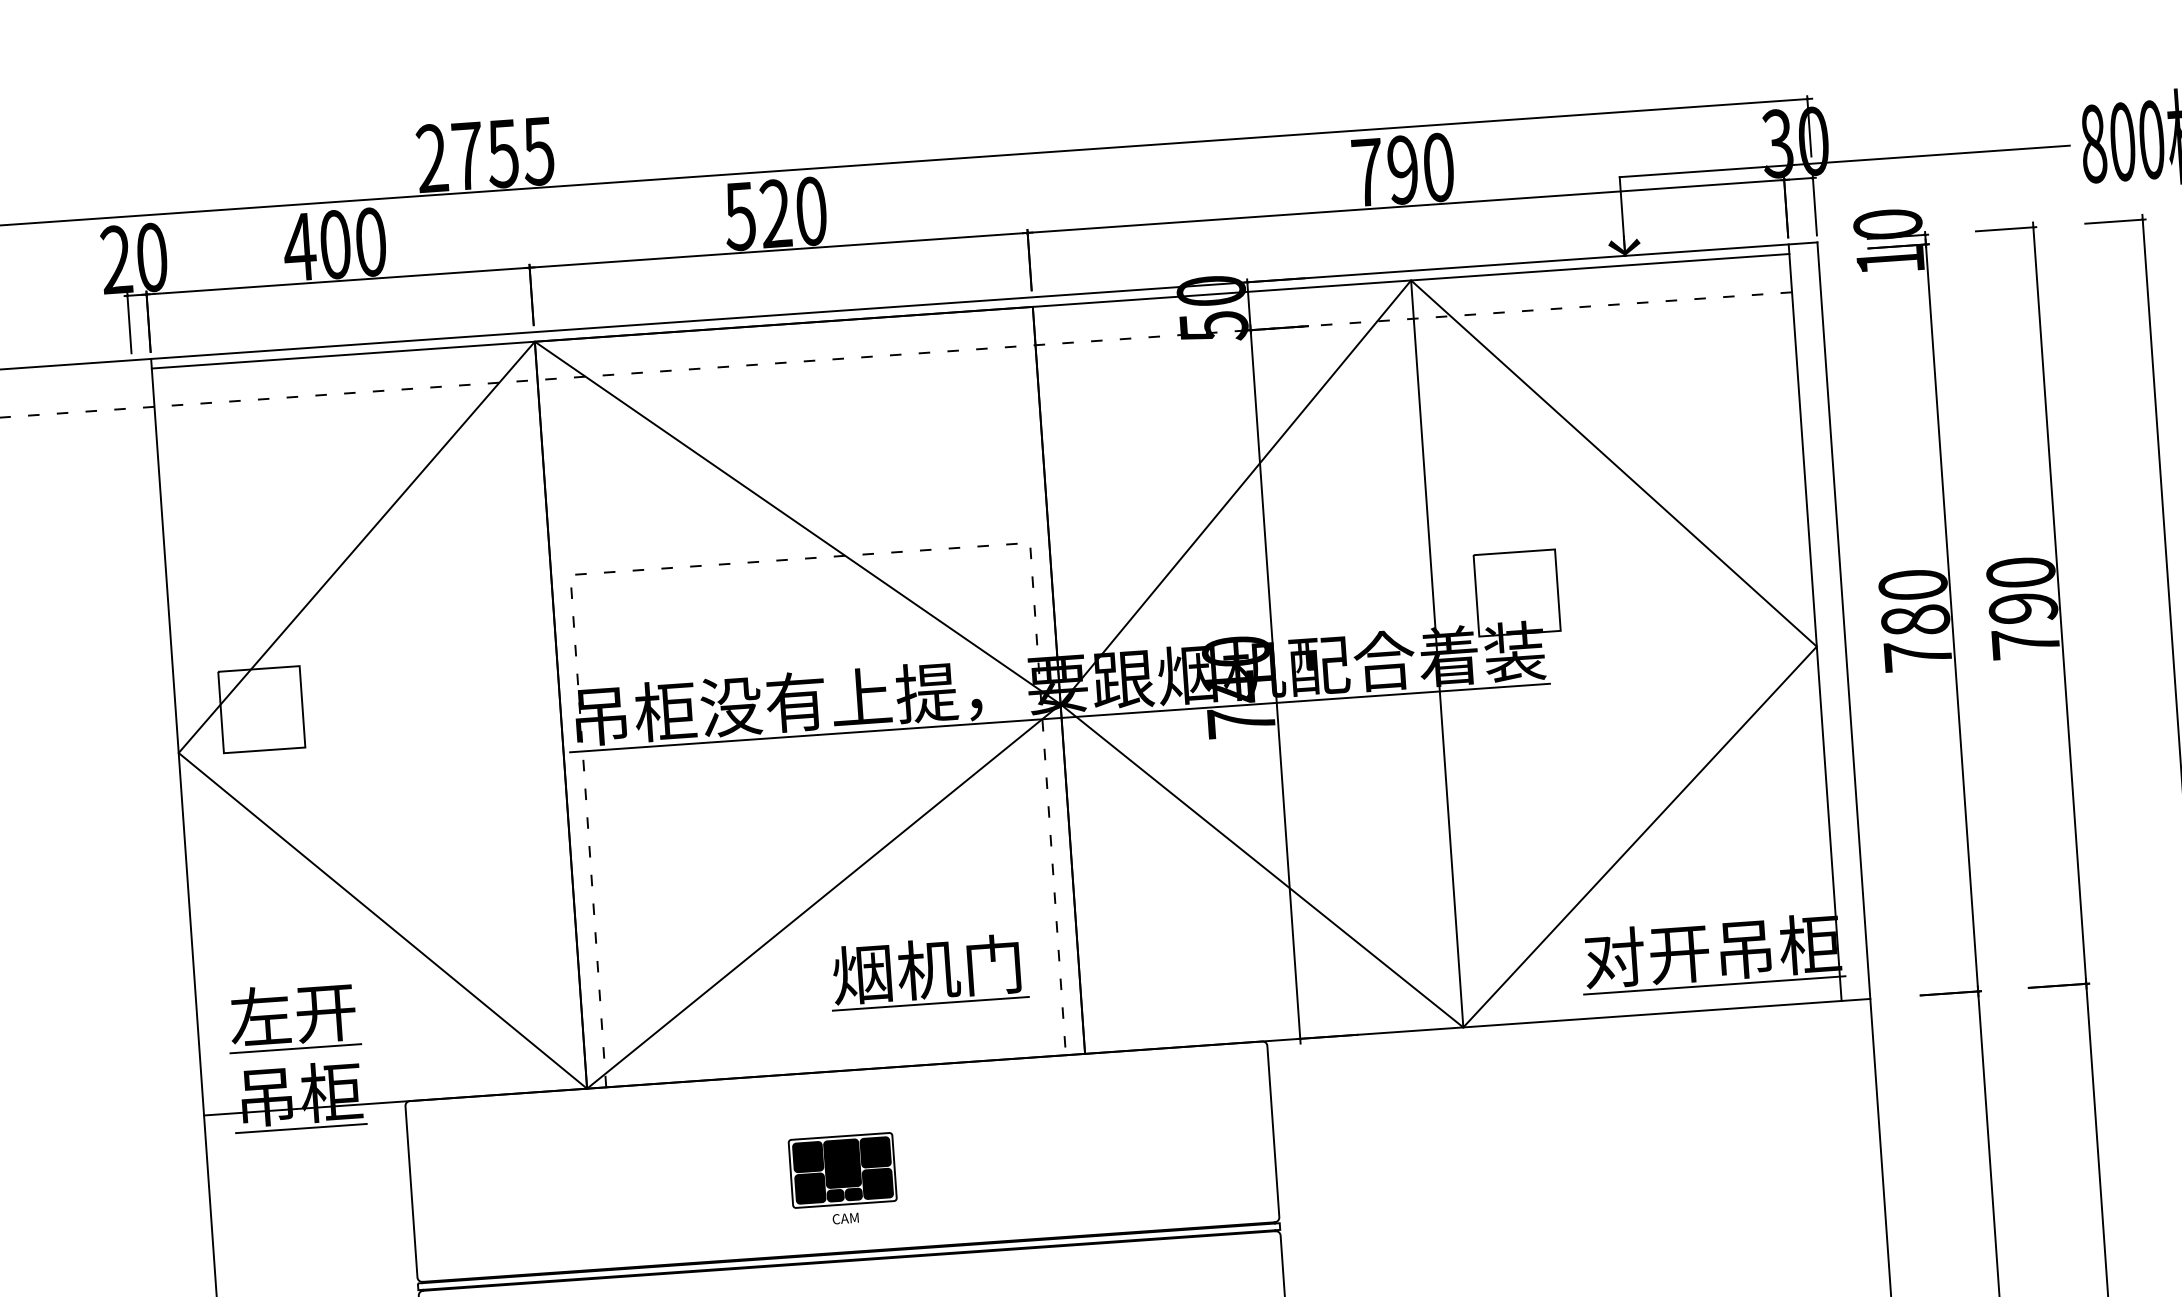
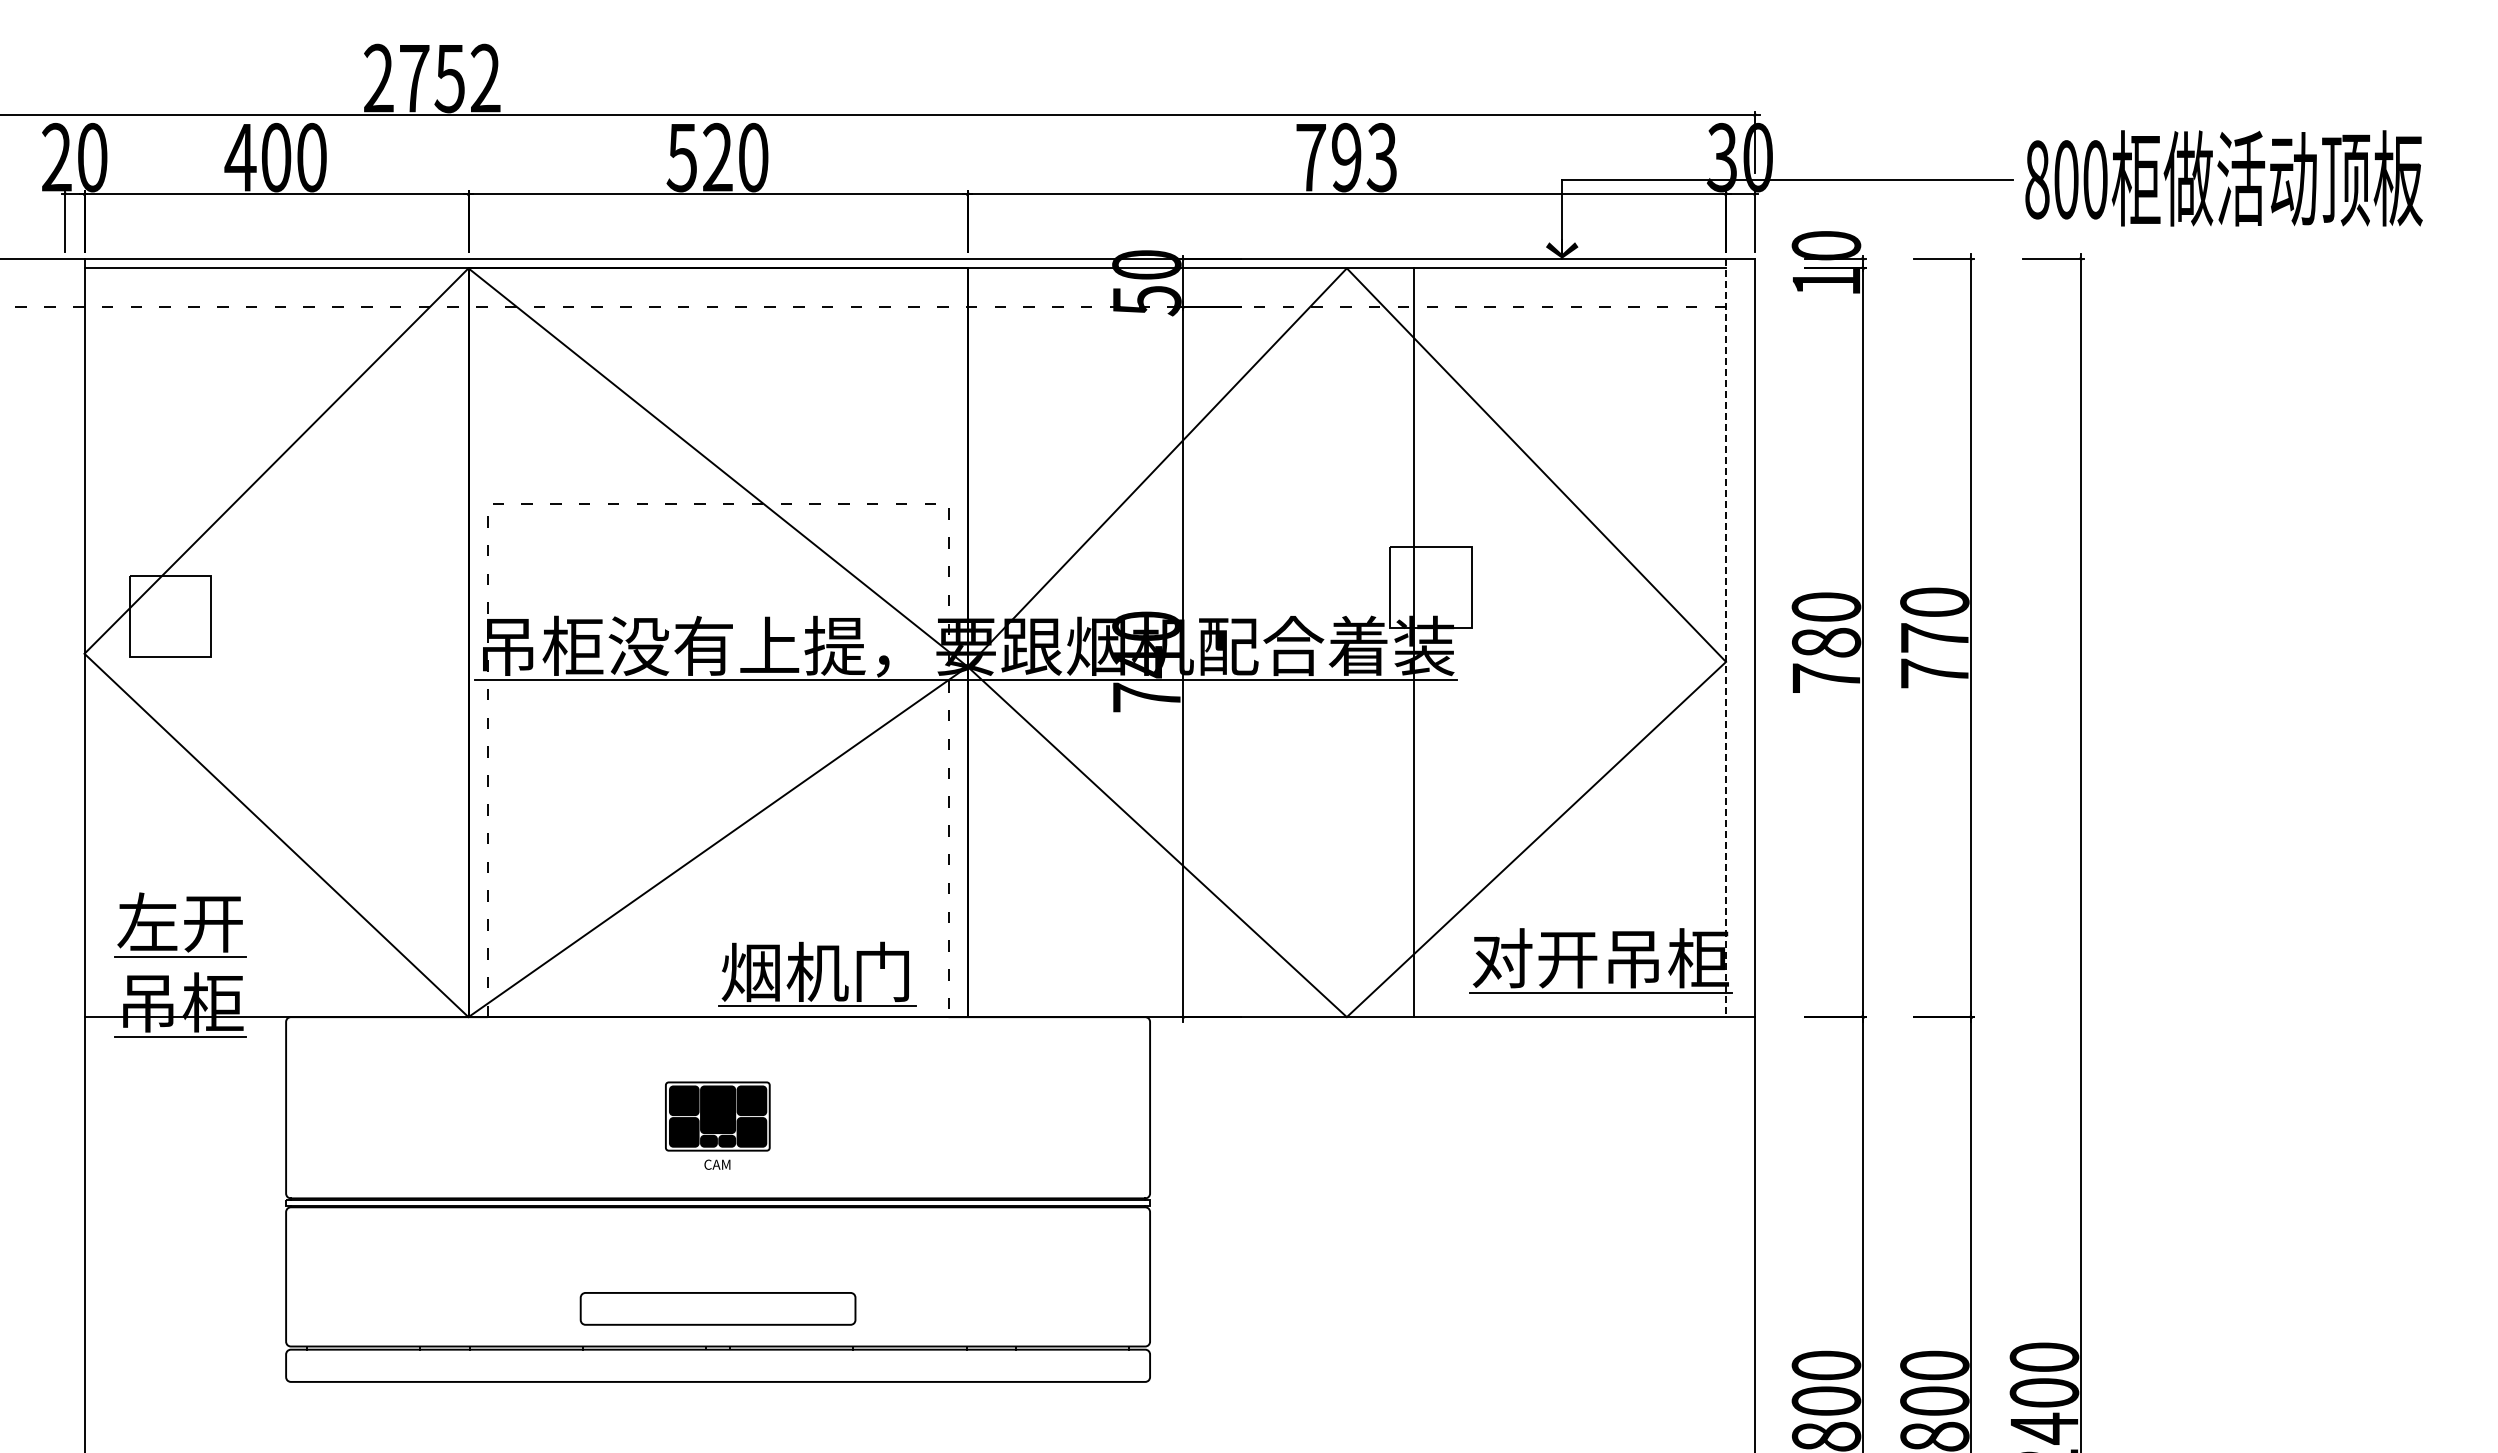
text: (538, 151) -> (485, 78), 2755 -> 2752
text: (1437, 167) -> (1381, 157), 790 -> 793
text: (2023, 607) -> (1934, 637), 790 -> 770
line: (1815, 623) -> (1726, 638), solid -> dashed
line: (1436, 653) -> (1413, 642), moved
part: (928, 970) -> (817, 973), moved

